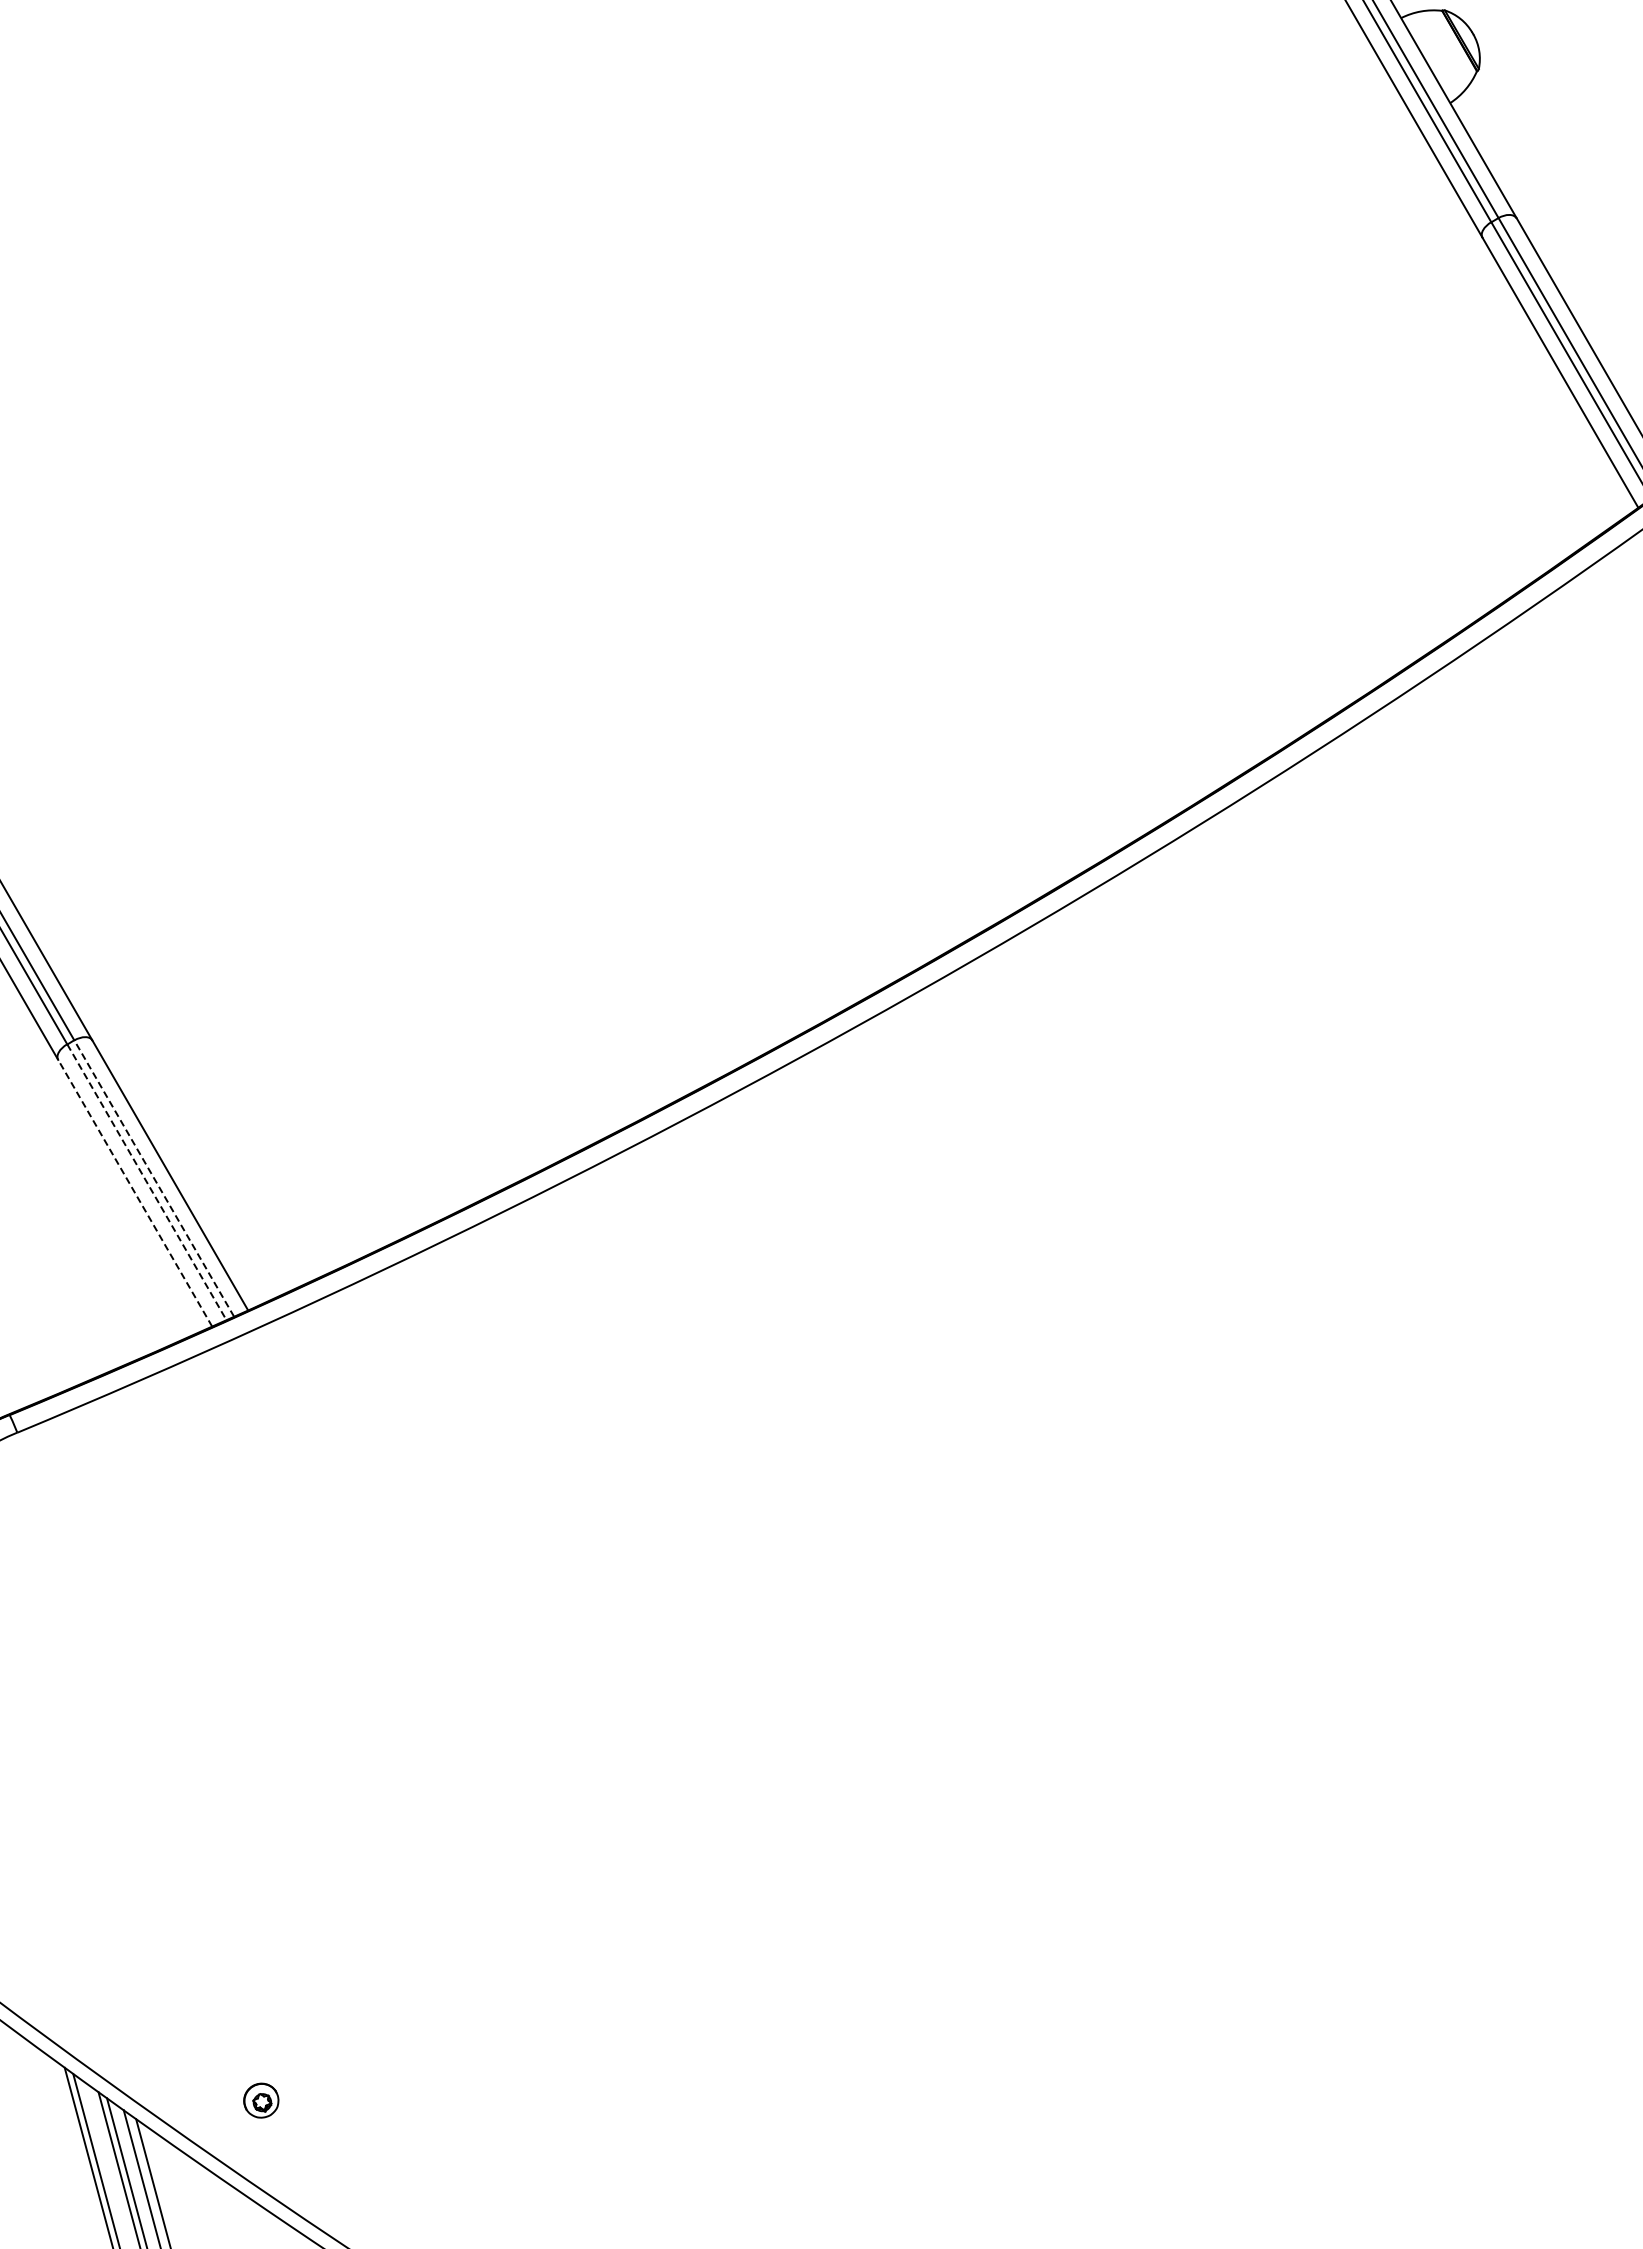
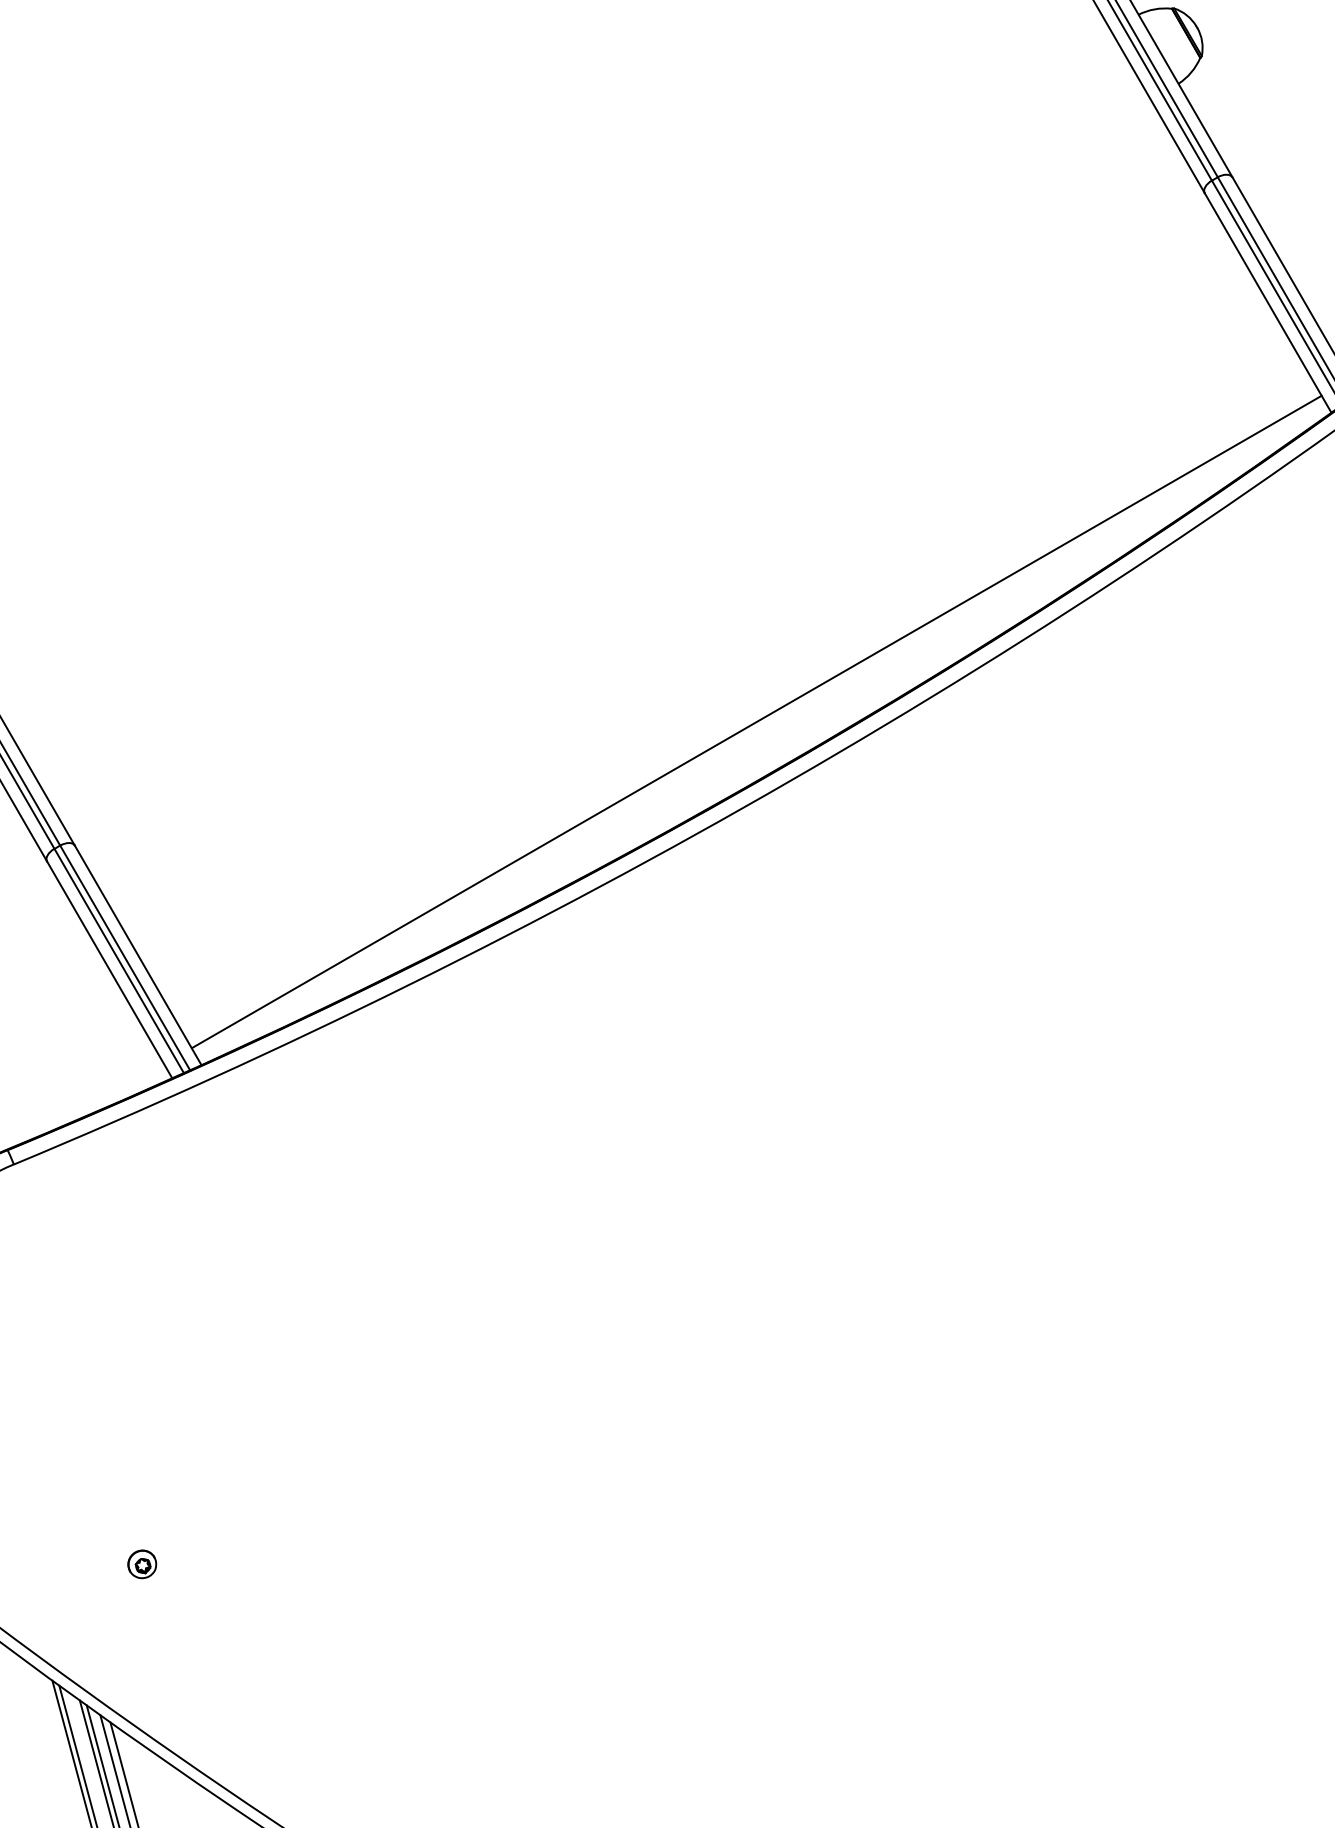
line: (931, 887) -> (756, 721), added
line: (154, 1178) -> (125, 957), dashed -> solid
line: (147, 1182) -> (119, 961), dashed -> solid
line: (135, 1193) -> (109, 970), dashed -> solid
part: (261, 2100) -> (142, 1564), moved

